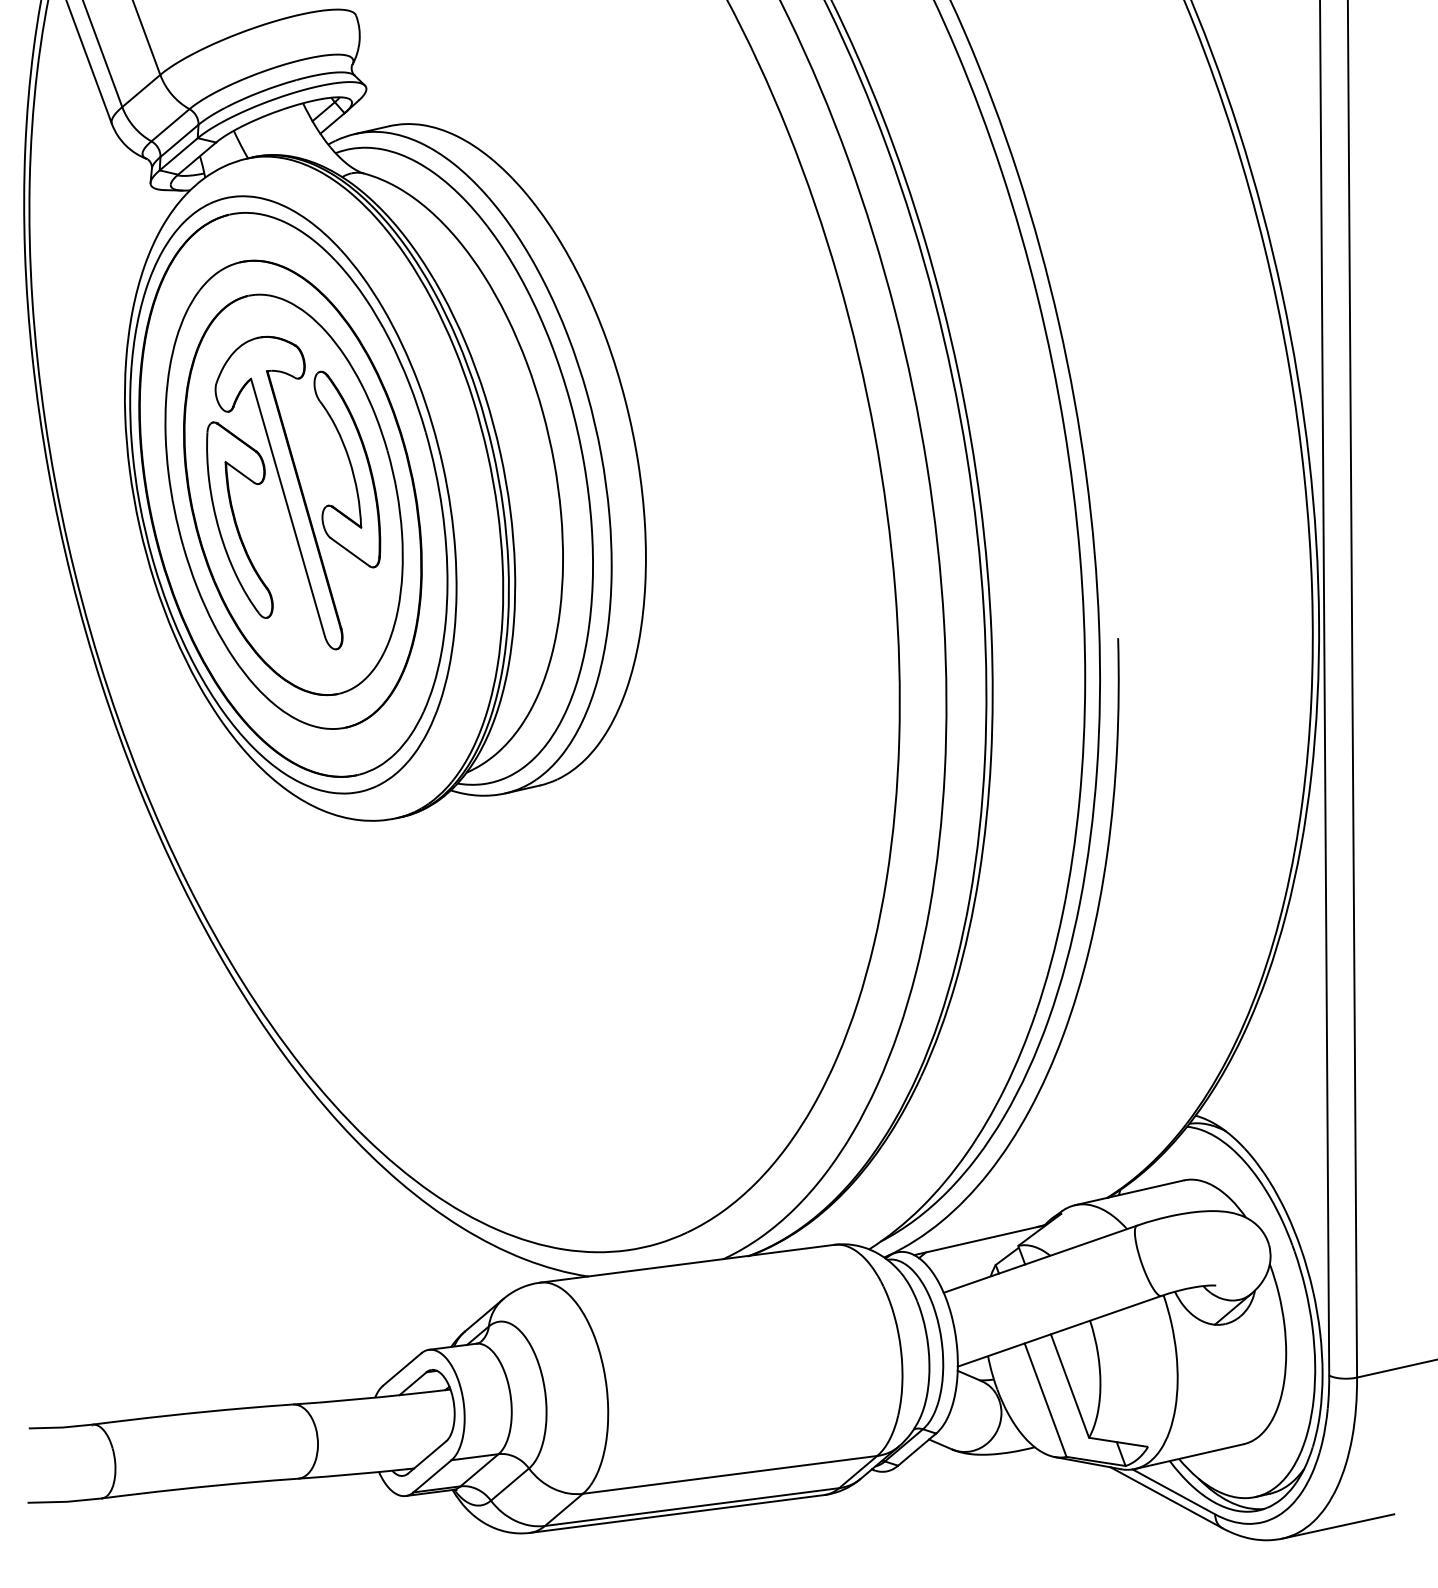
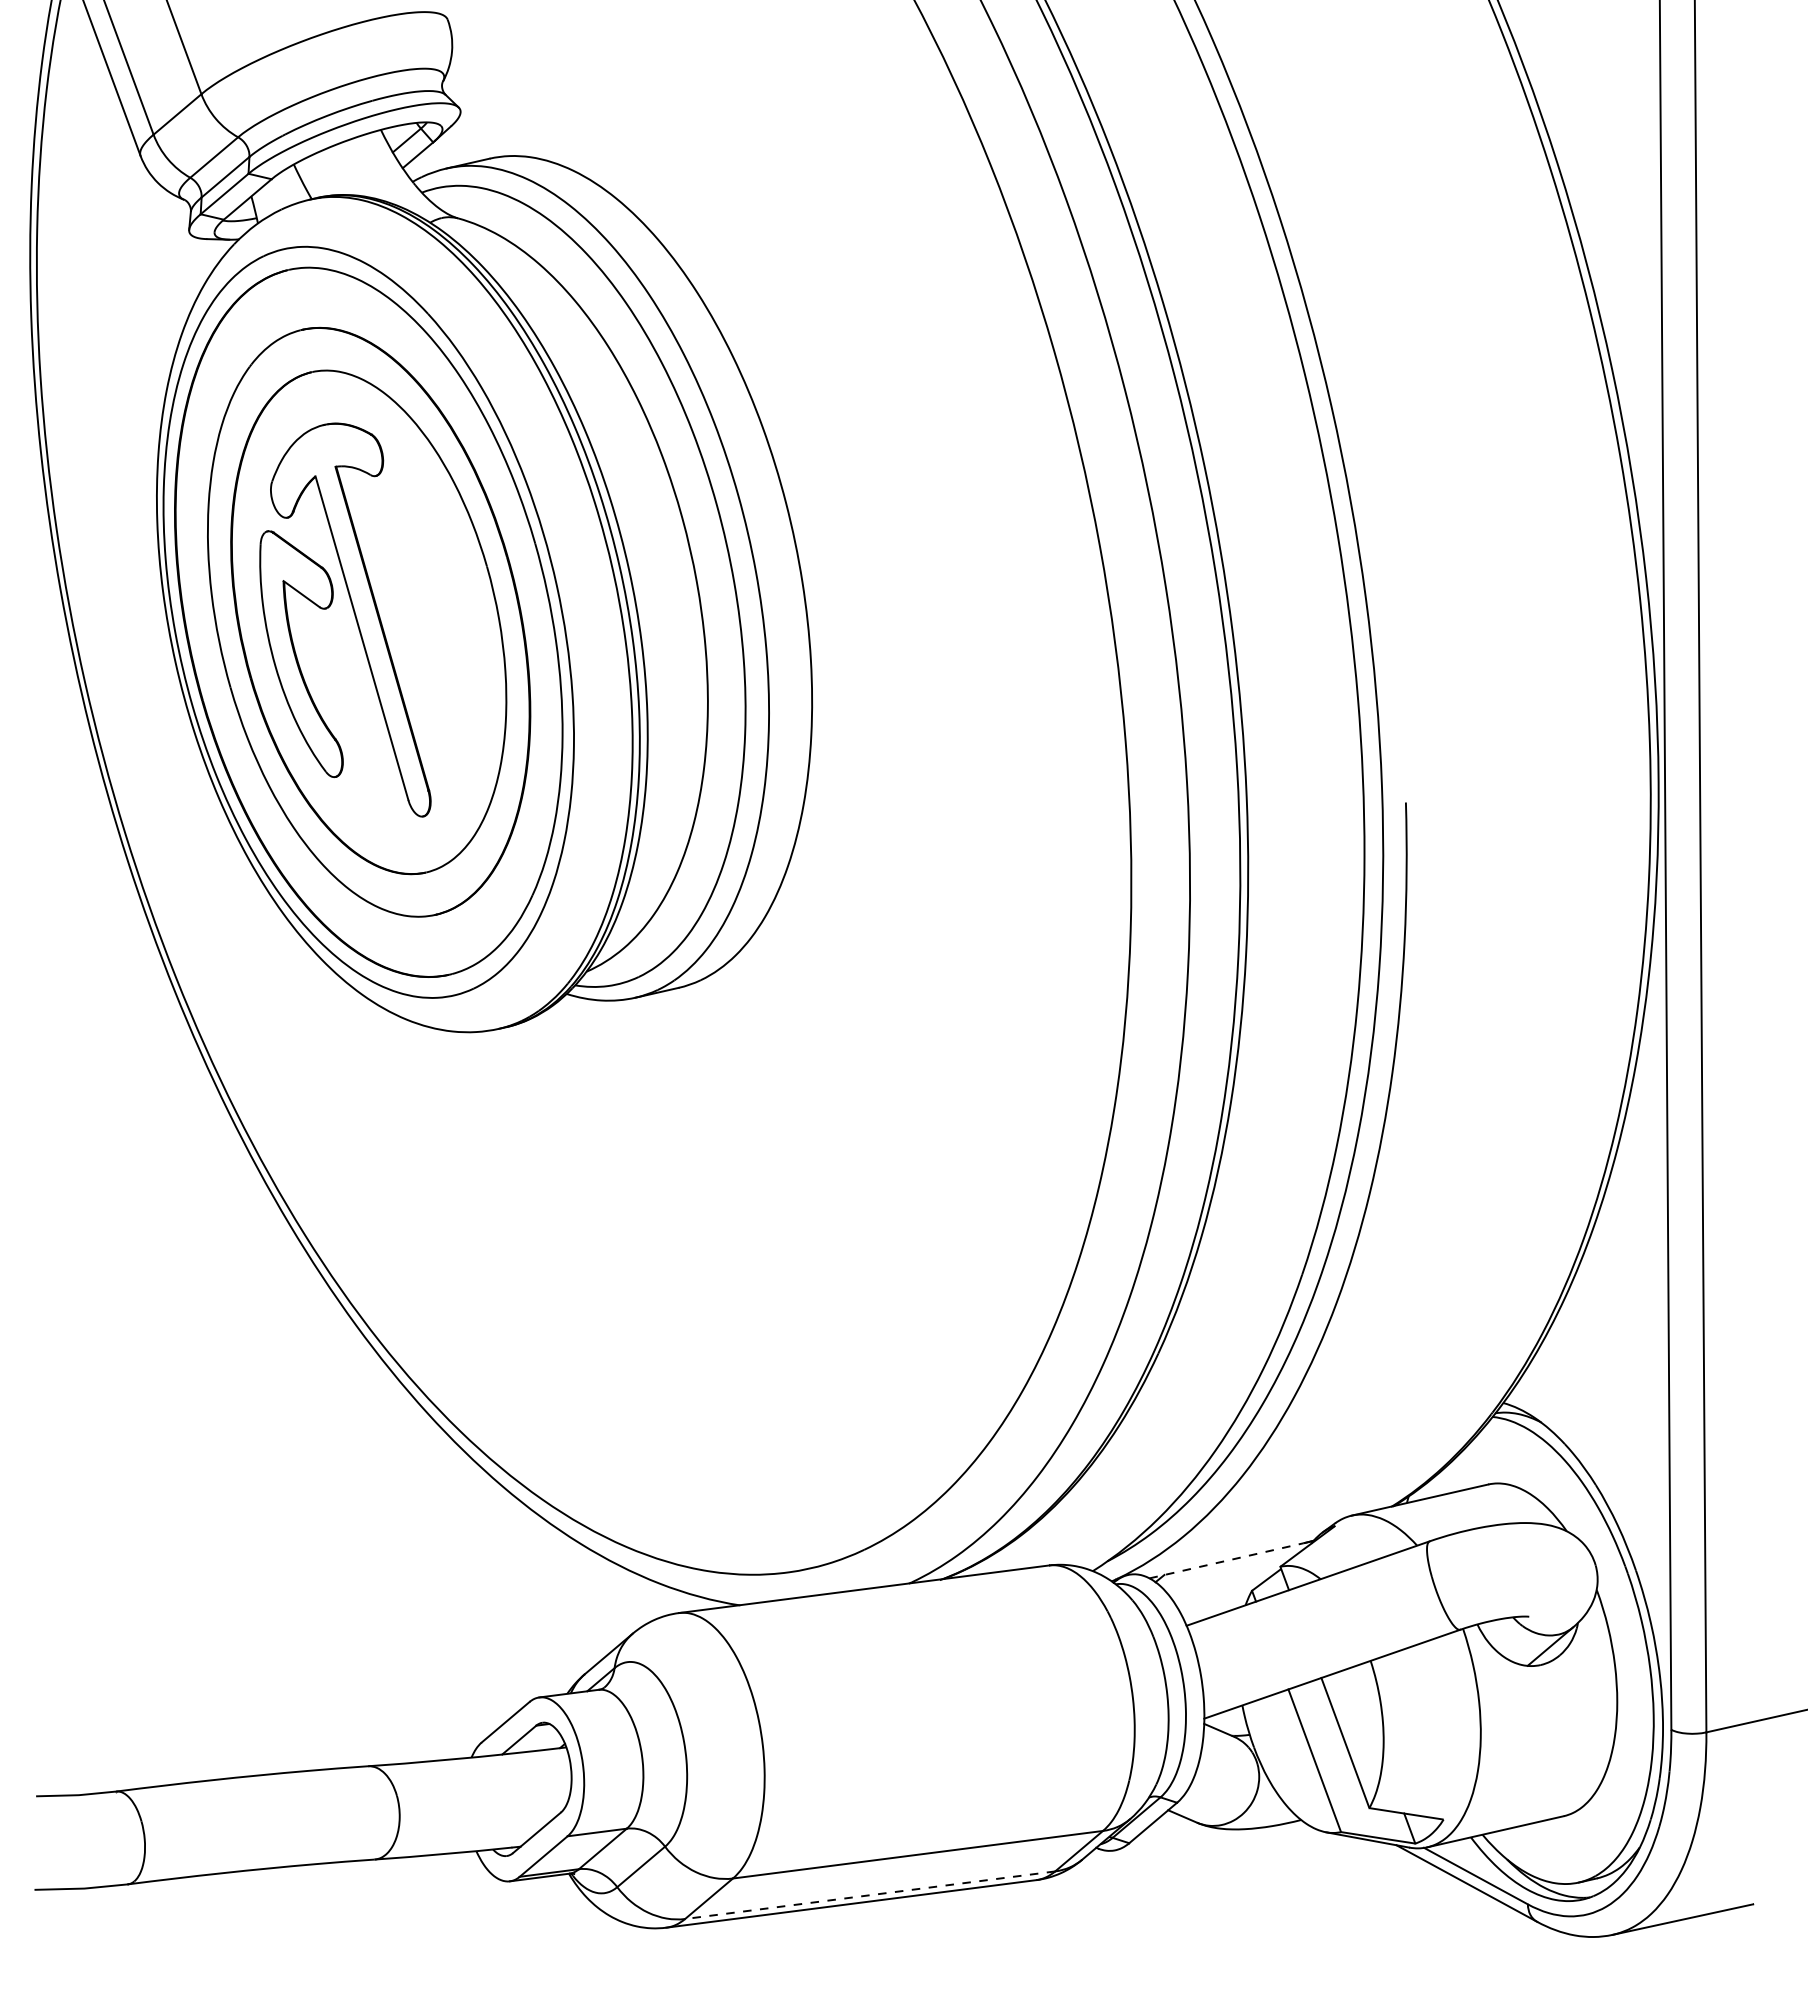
part: (347, 469) -> (436, 590), removed
line: (976, 1240) -> (1227, 1560), solid -> dashed
line: (692, 1507) -> (870, 1895), solid -> dashed

